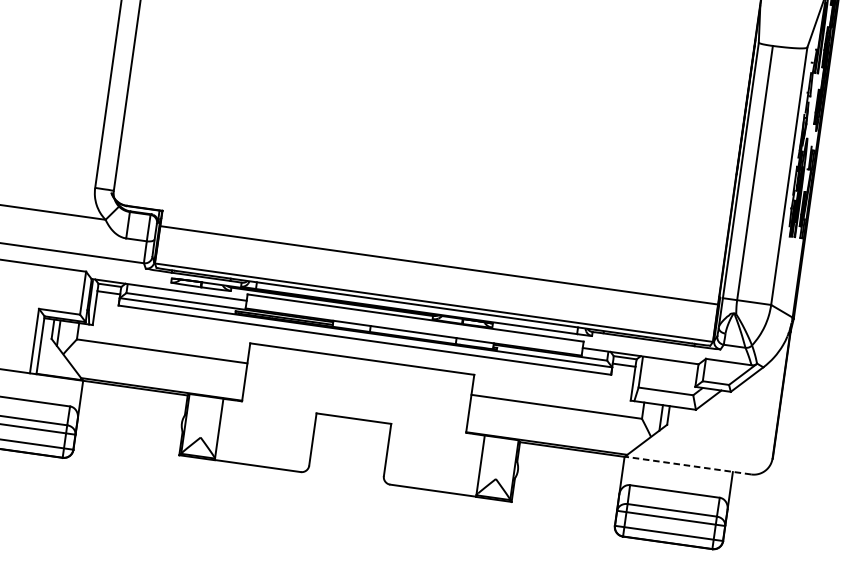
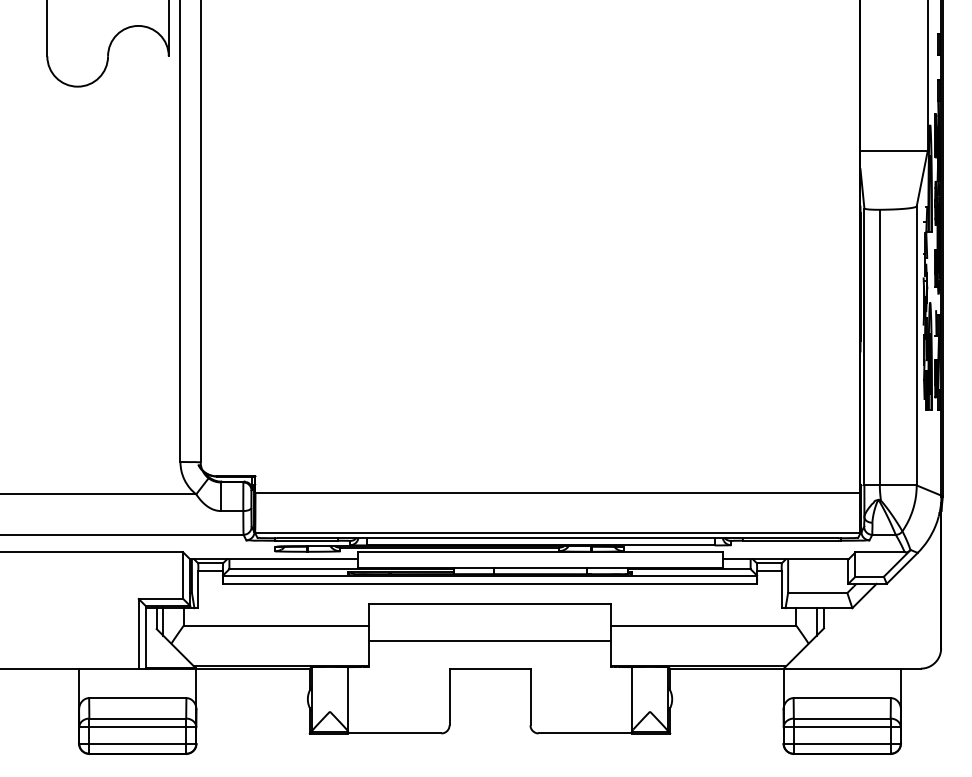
line: (357, 392) -> (489, 640), added
line: (688, 465) -> (852, 668), dashed -> solid

